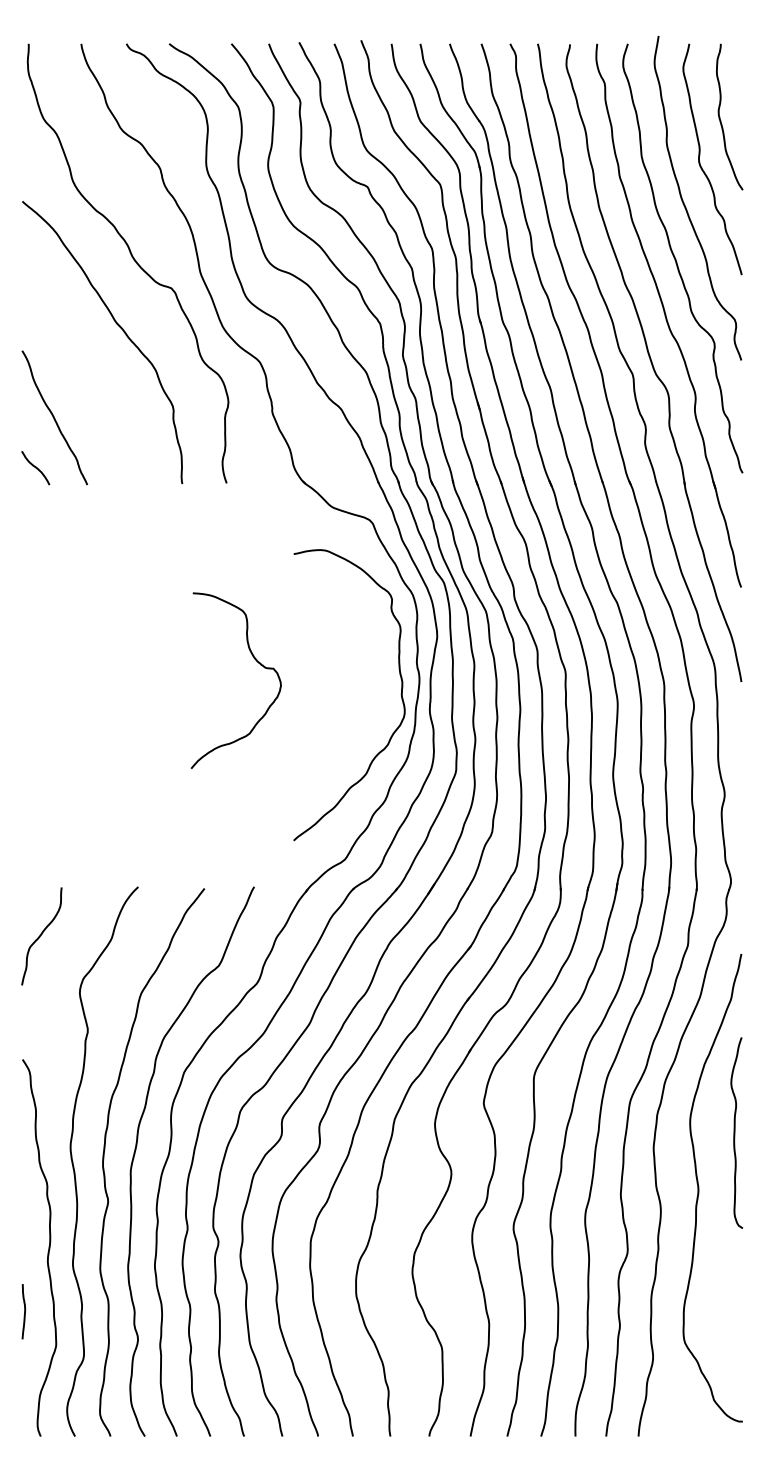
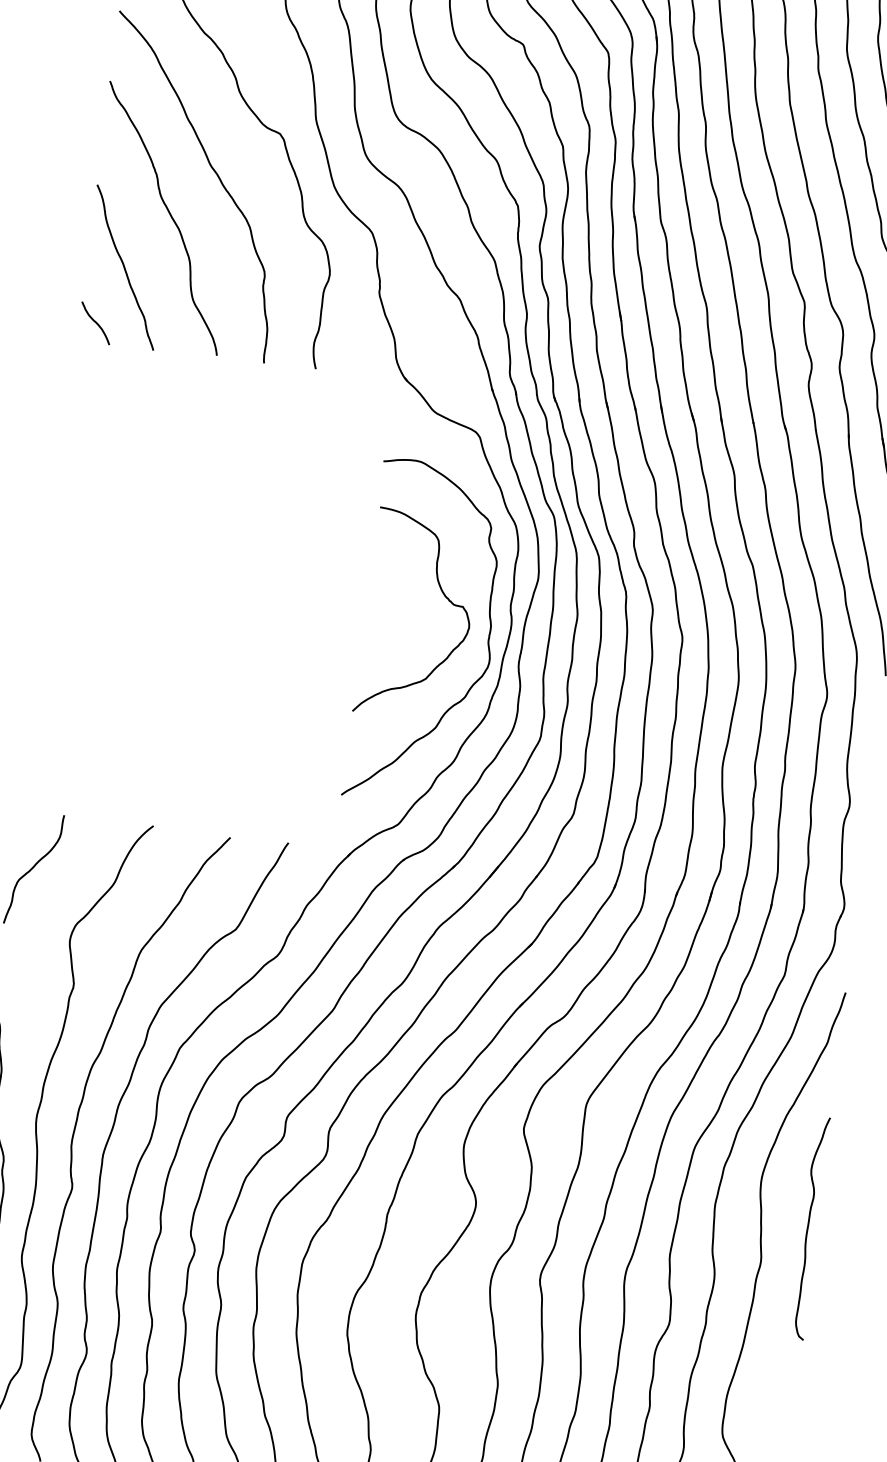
curve: (85, 367) -> (168, 213), added
curve: (255, 660) -> (443, 594), moved
curve: (735, 1132) -> (809, 1227), moved

